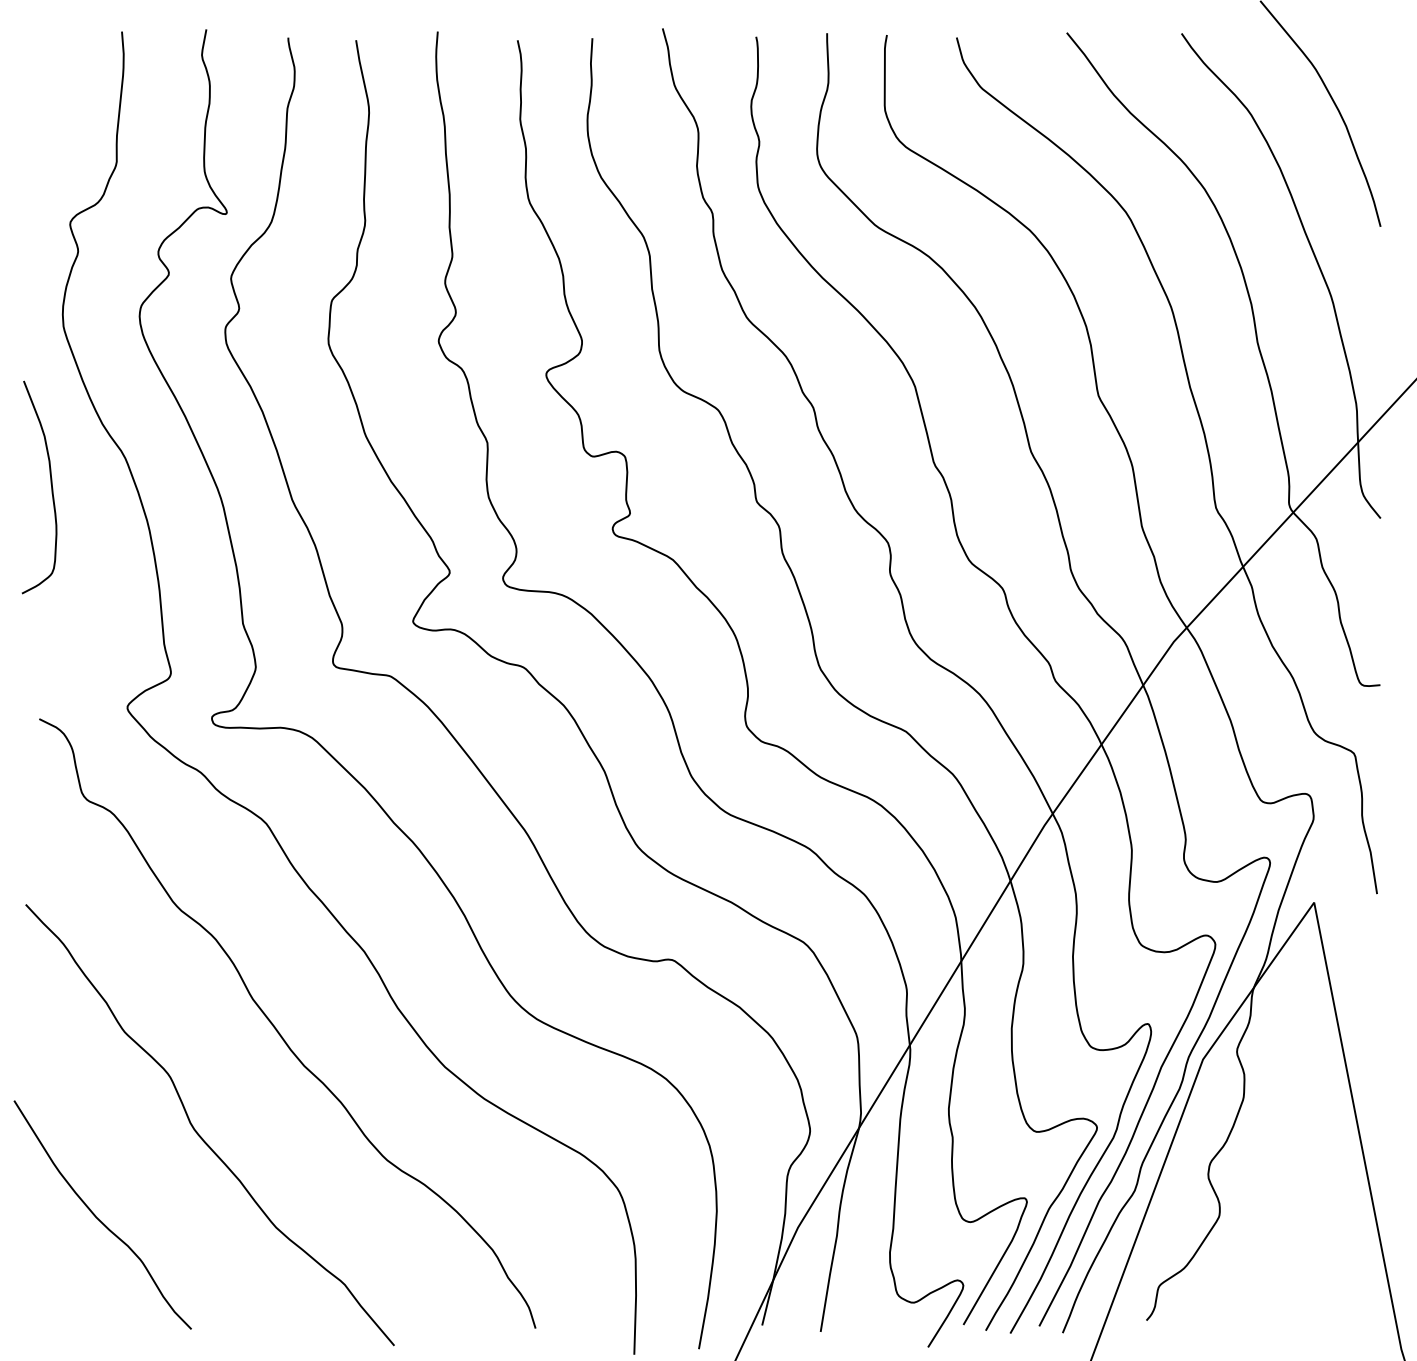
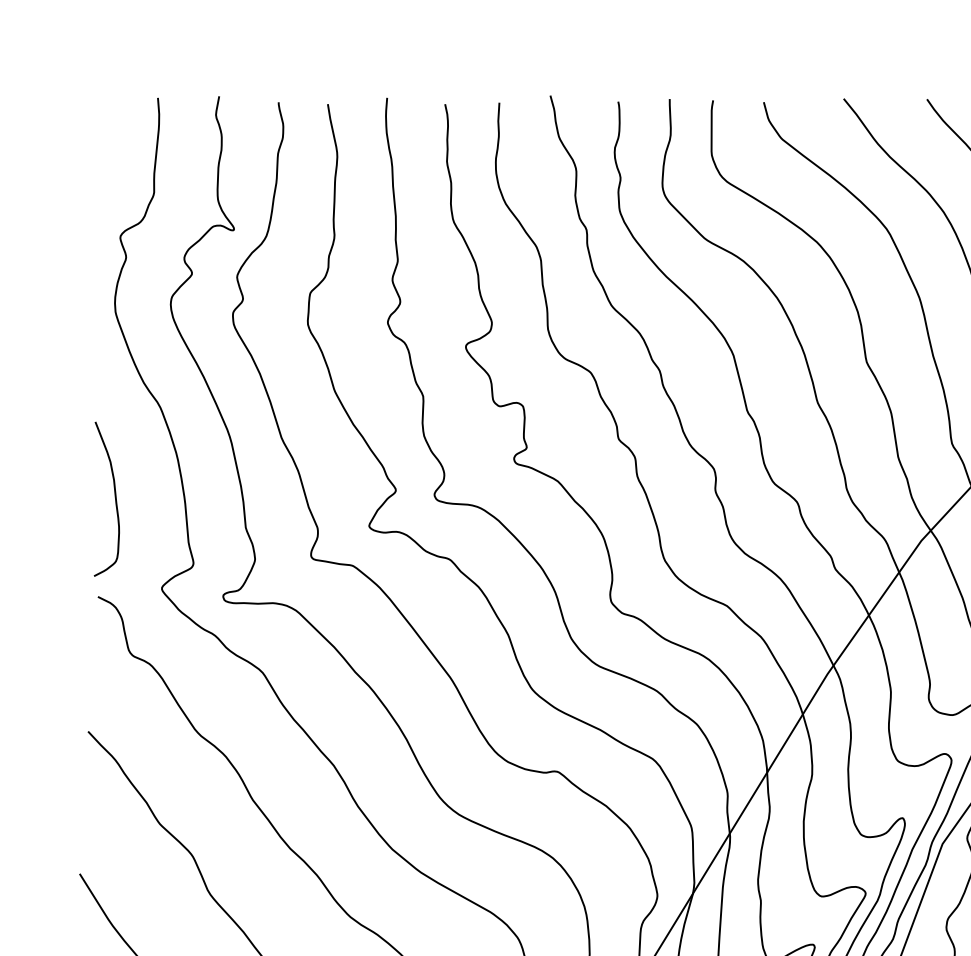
curve: (50, 484) -> (114, 497), moved

